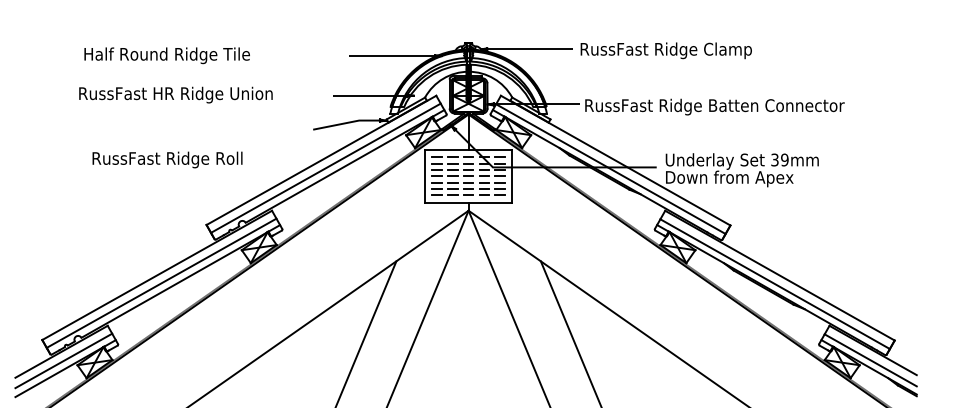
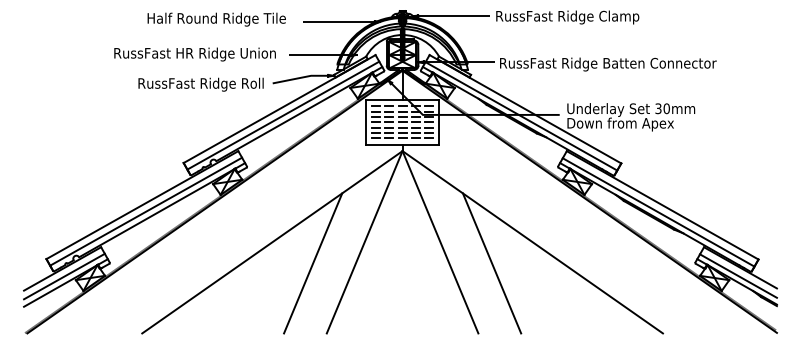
text: (166, 55) -> (216, 19), moved
text: (175, 95) -> (194, 54), moved
text: (166, 159) -> (200, 84), moved
text: (784, 159) -> (666, 108), 39mm -> 30mm

